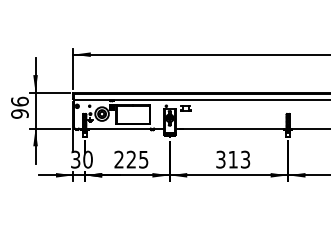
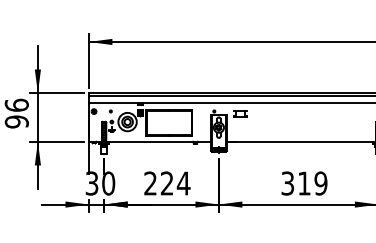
text: (143, 159) -> (183, 183), 225 -> 224
text: (245, 159) -> (320, 183), 313 -> 319

